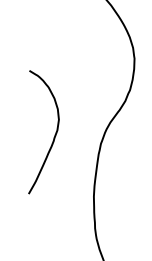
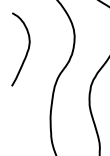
curve: (53, 135) -> (26, 51), moved

